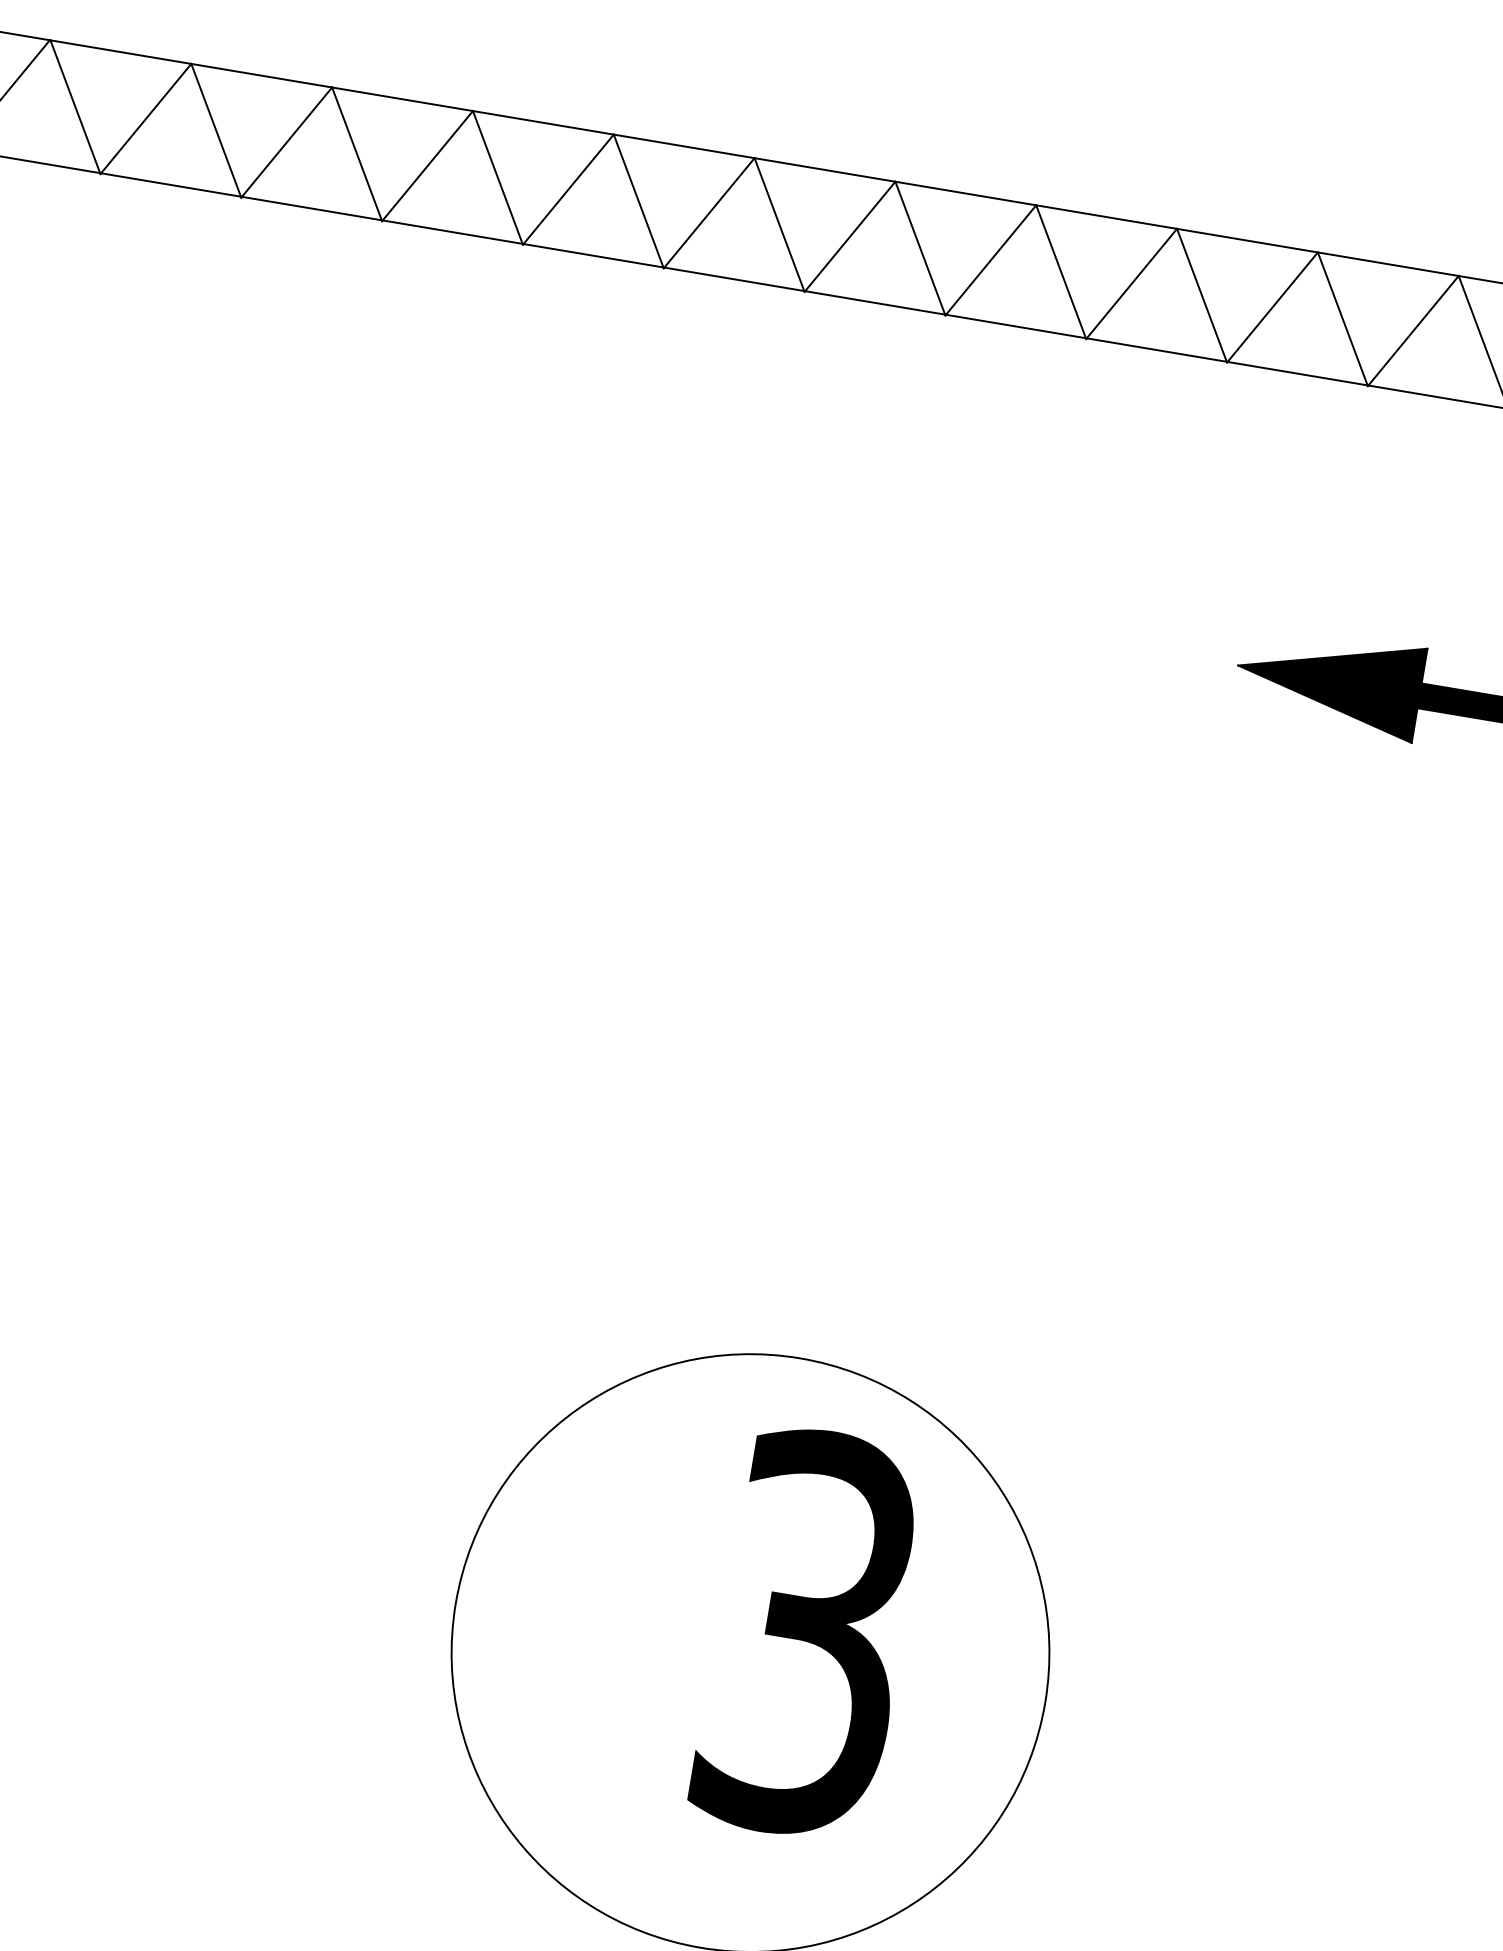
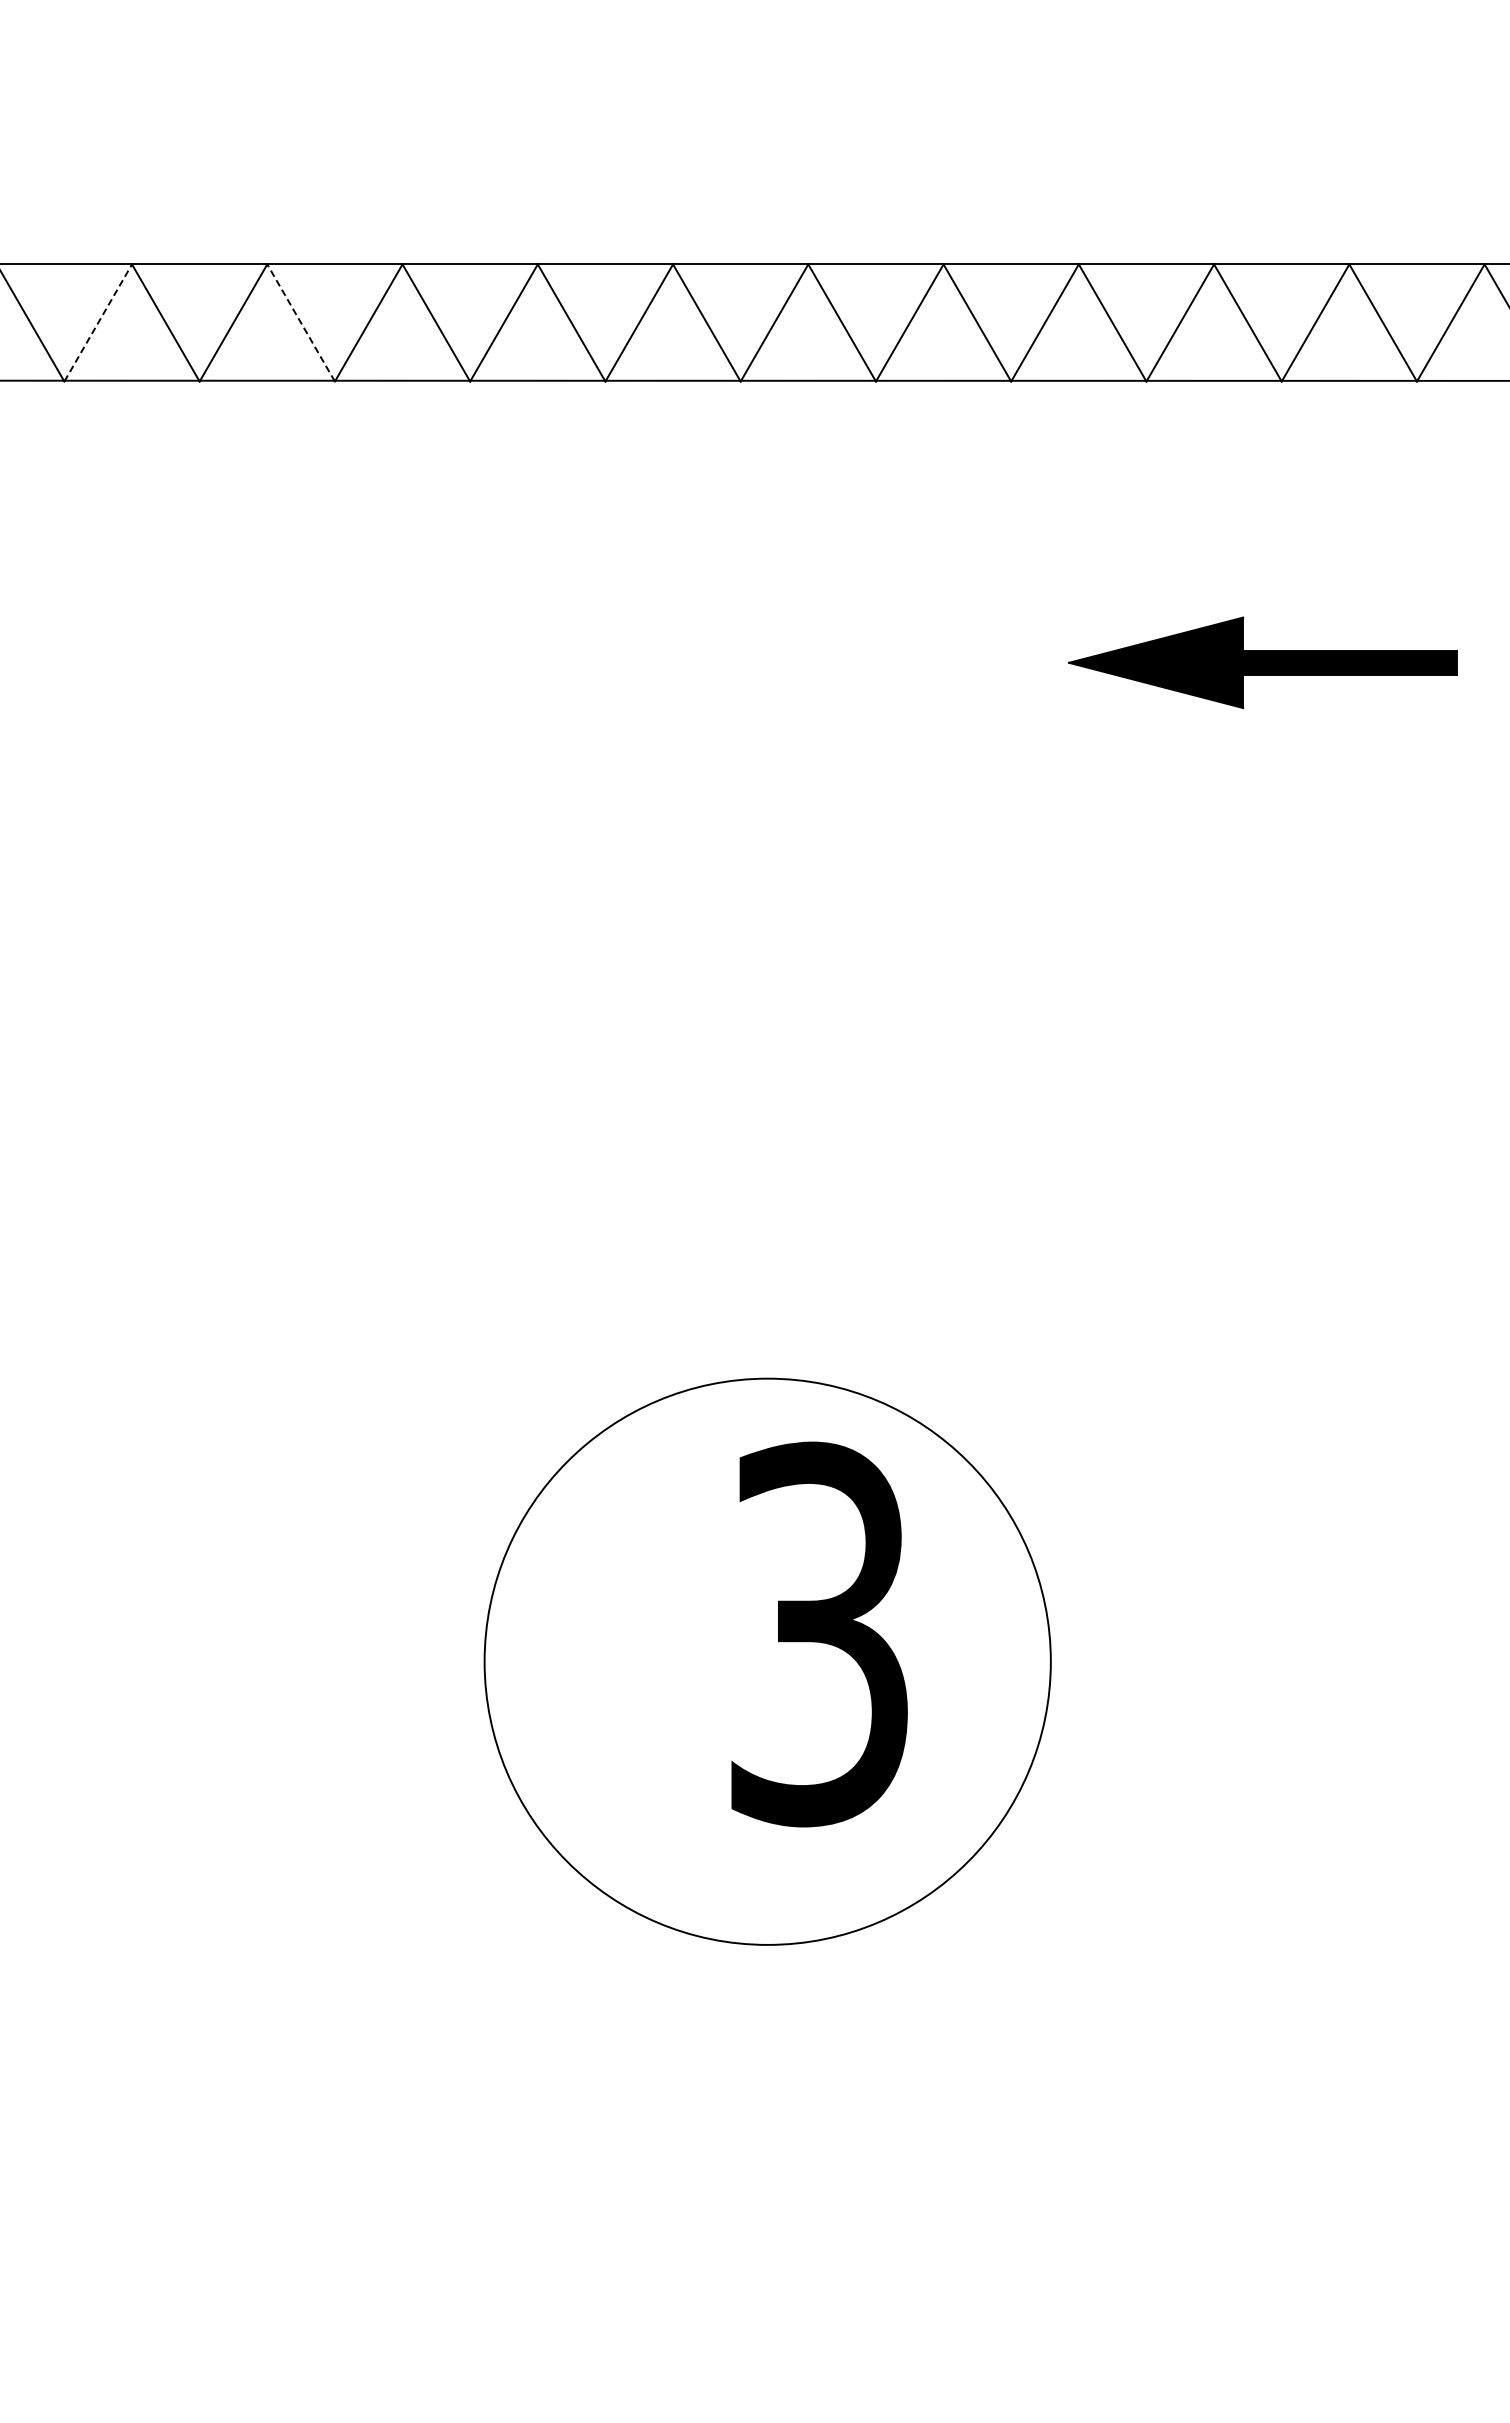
line: (287, 142) -> (98, 322), solid -> dashed
line: (498, 177) -> (301, 322), solid -> dashed

